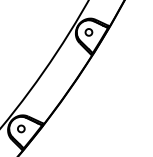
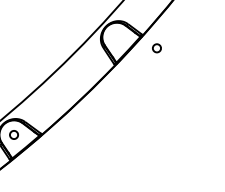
circle: (88, 32) -> (156, 48), moved

